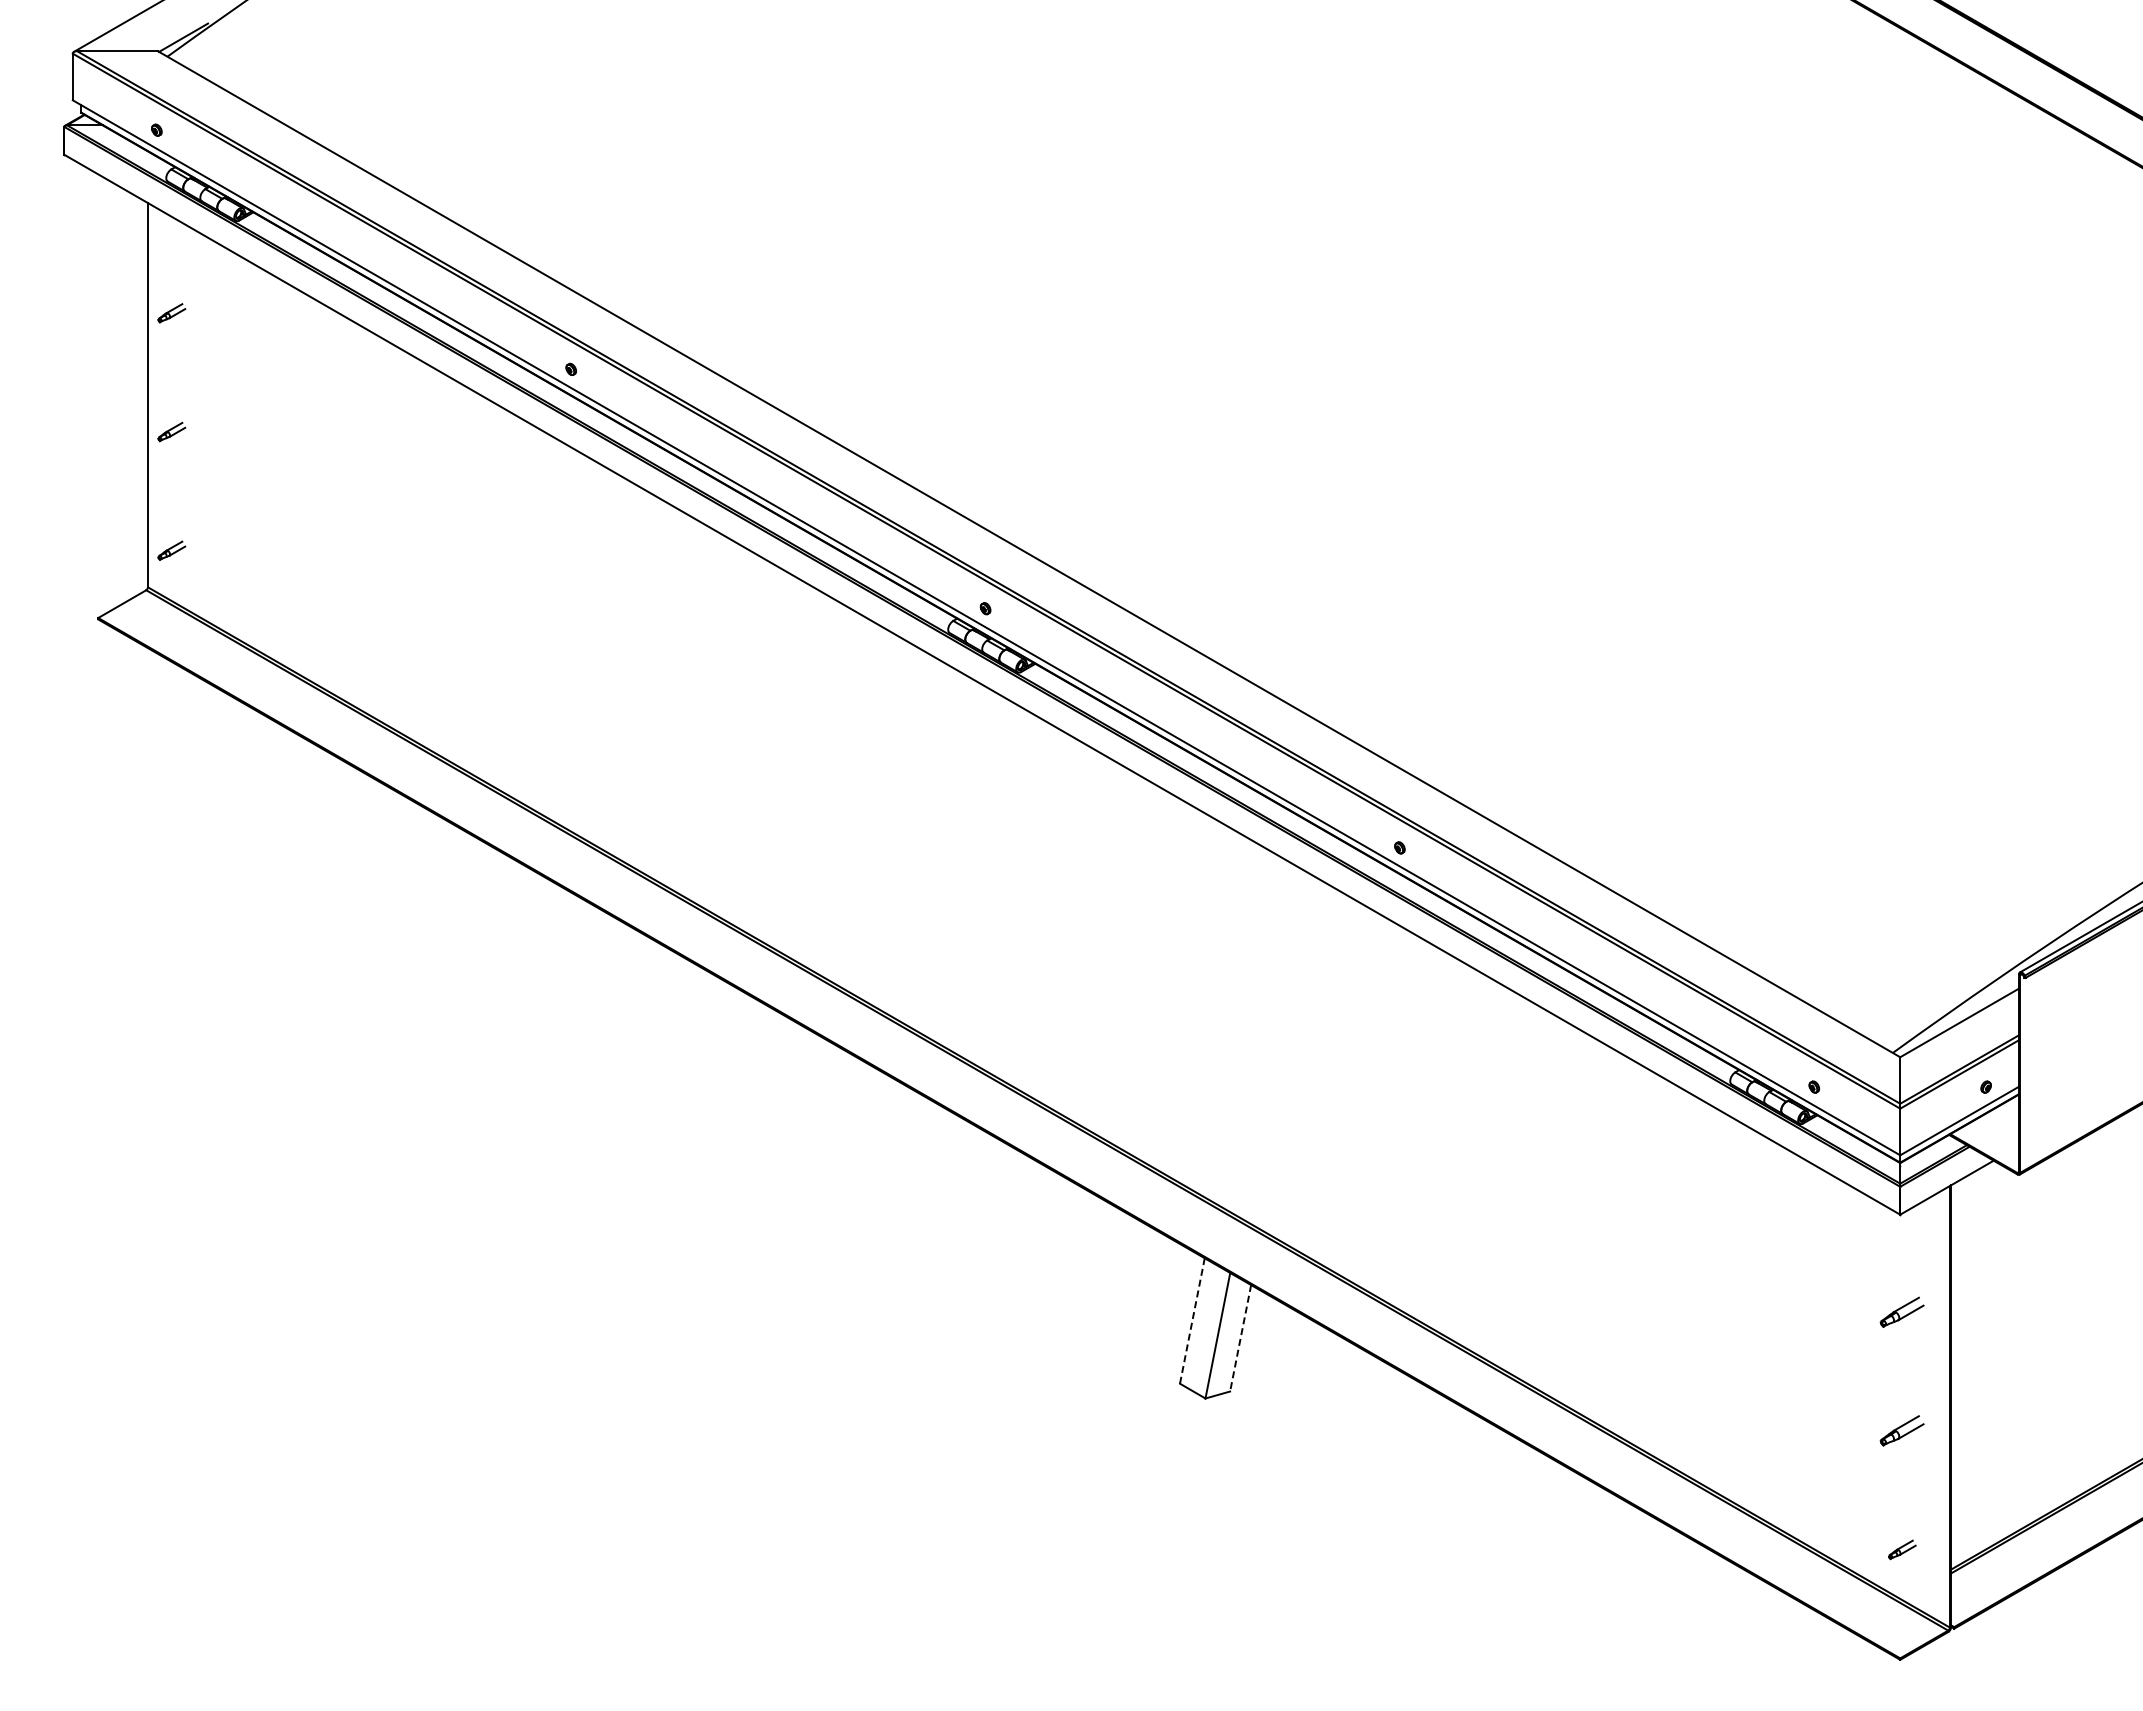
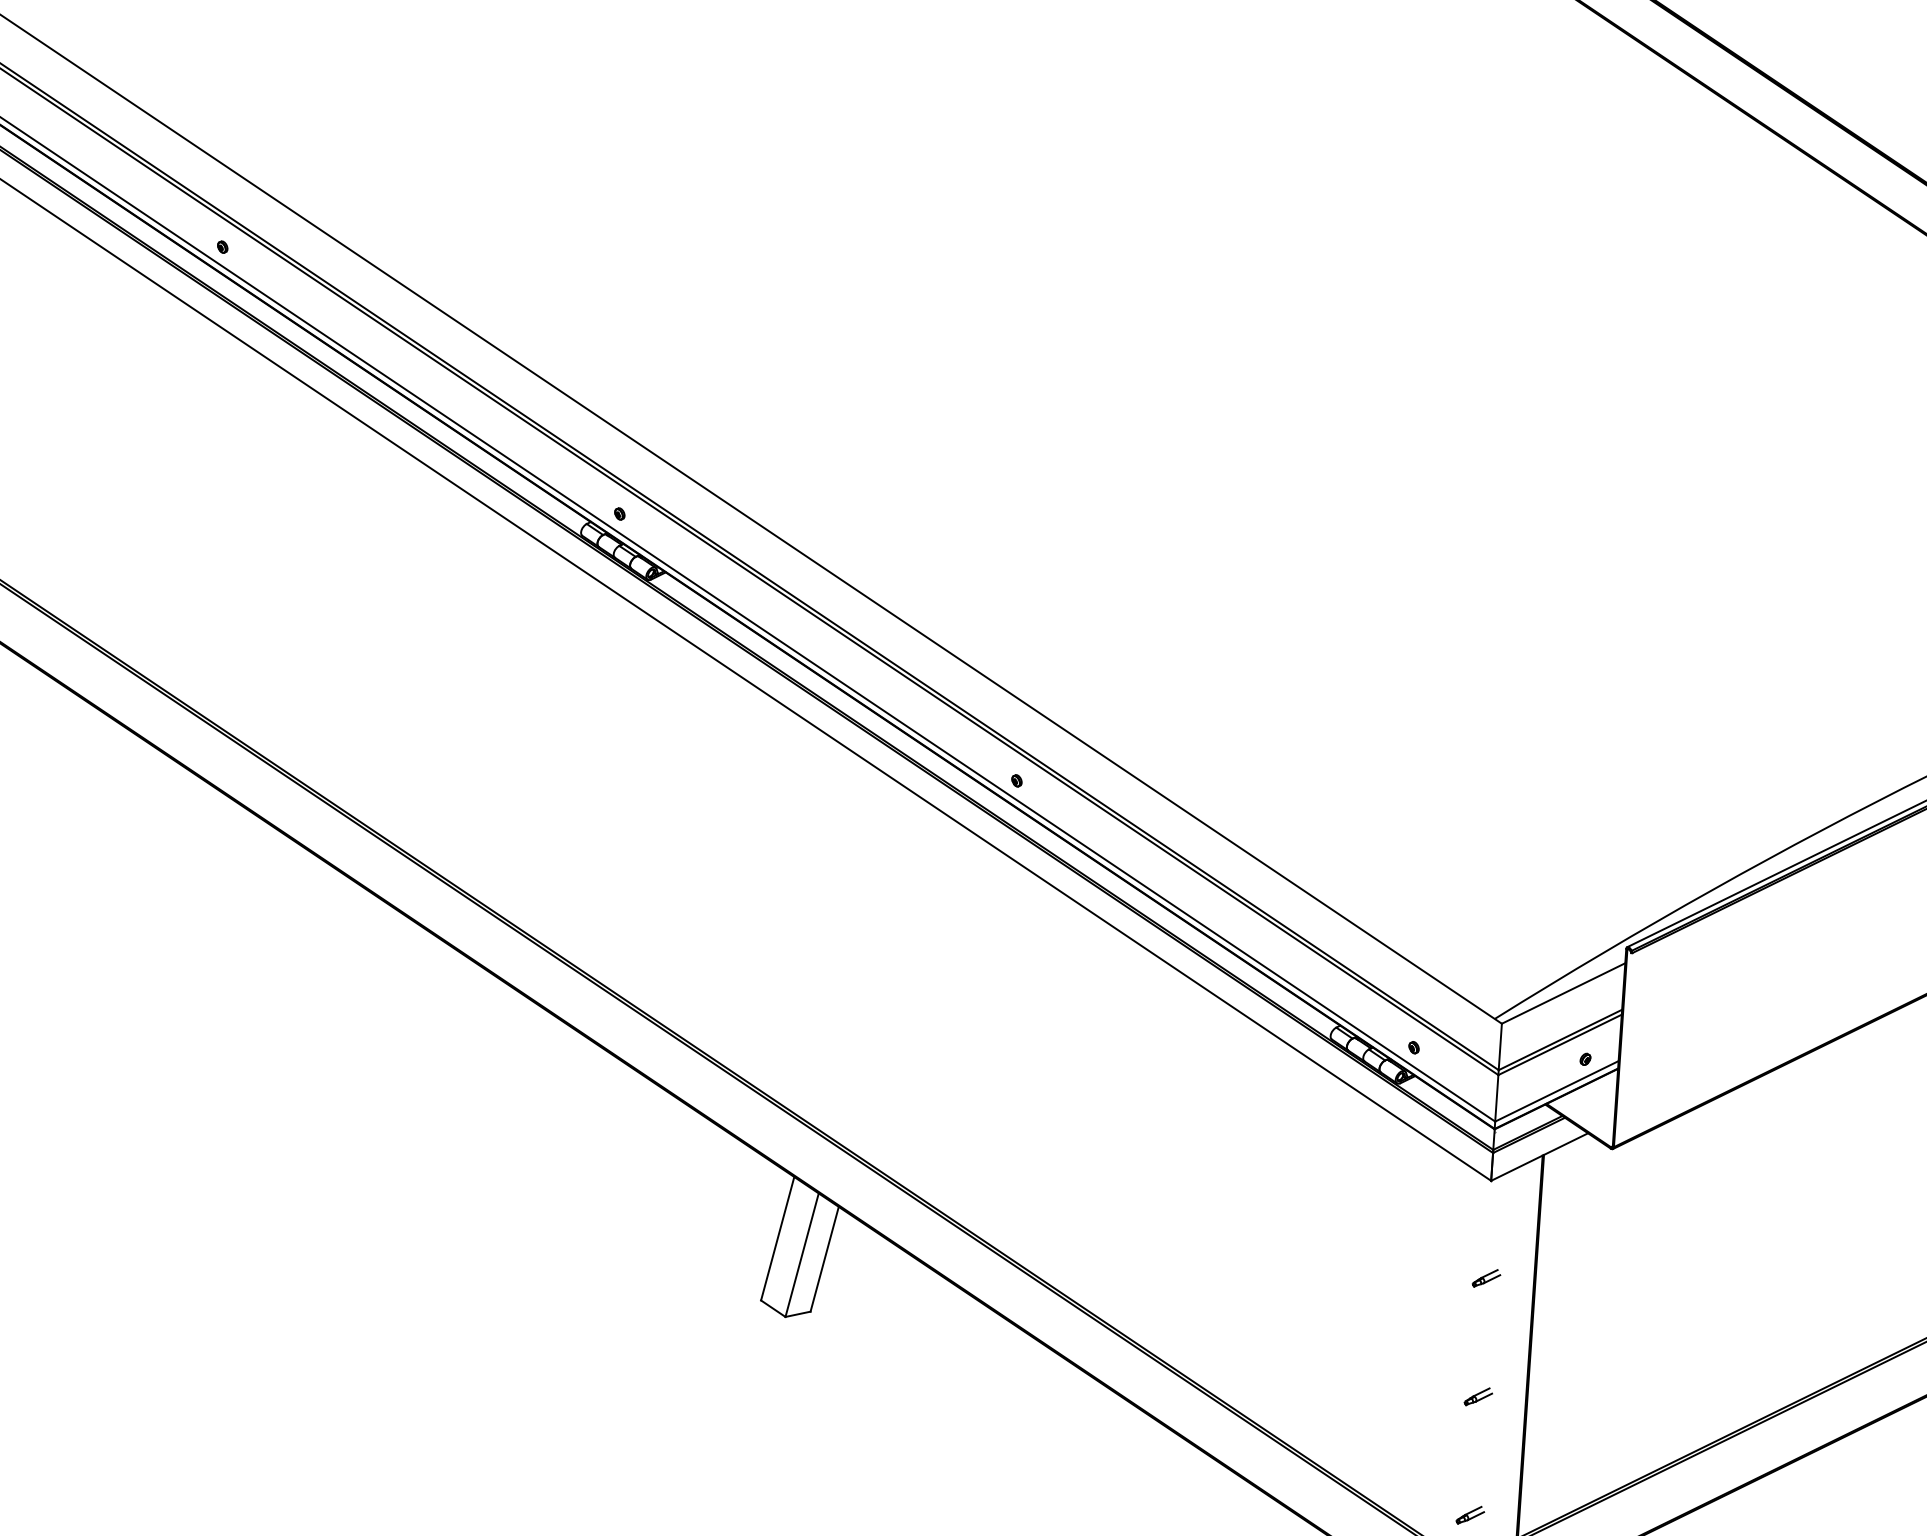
part: (1902, 1312) -> (1486, 1278), size x0.62
line: (1192, 1320) -> (777, 1238), dashed -> solid
line: (1240, 1338) -> (824, 1259), dashed -> solid
part: (1902, 1431) -> (1478, 1397), size x0.62

